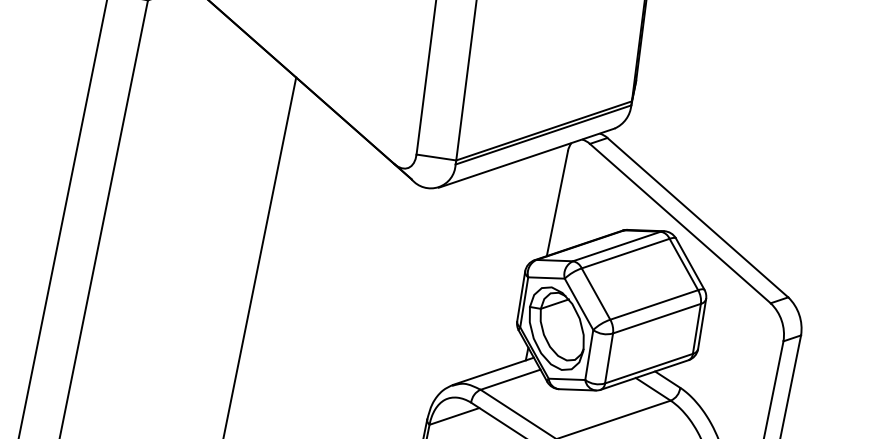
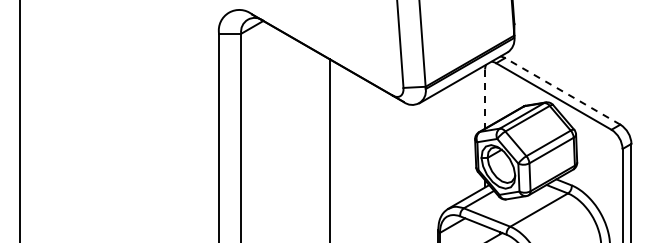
line: (557, 204) -> (485, 99), solid -> dashed
line: (697, 217) -> (562, 91), solid -> dashed

